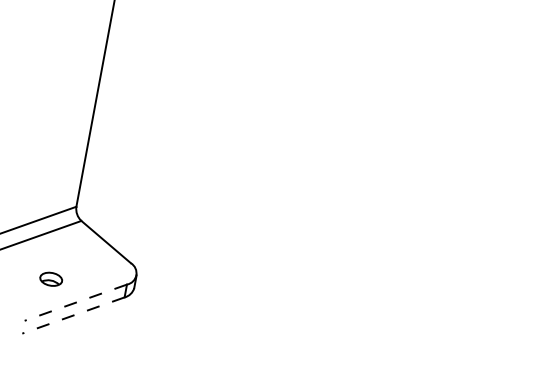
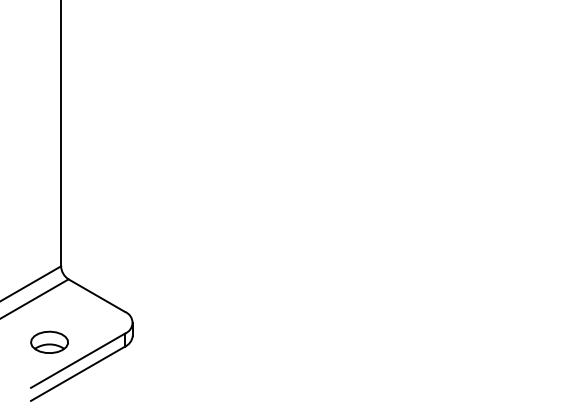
part: (51, 278) -> (49, 341), size x1.67
line: (75, 303) -> (77, 361), dashed -> solid
line: (72, 316) -> (77, 374), dashed -> solid

